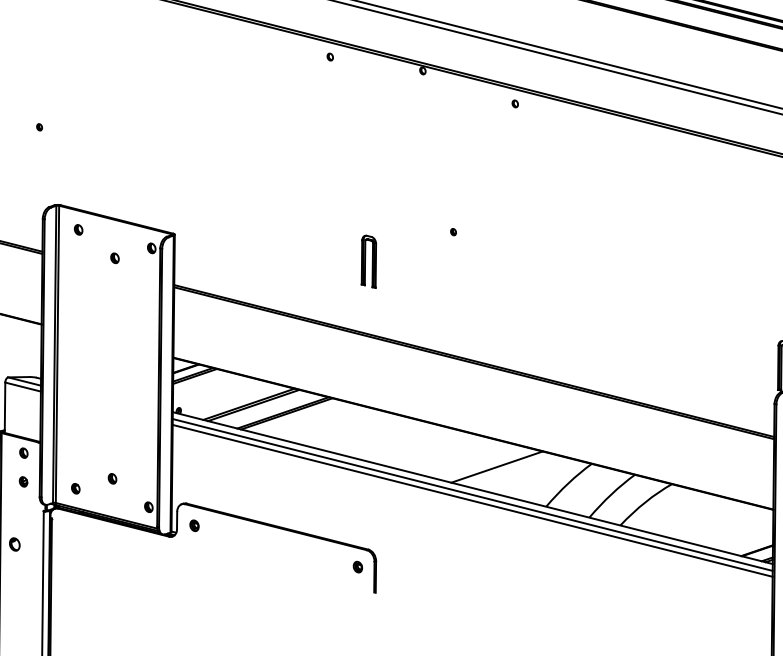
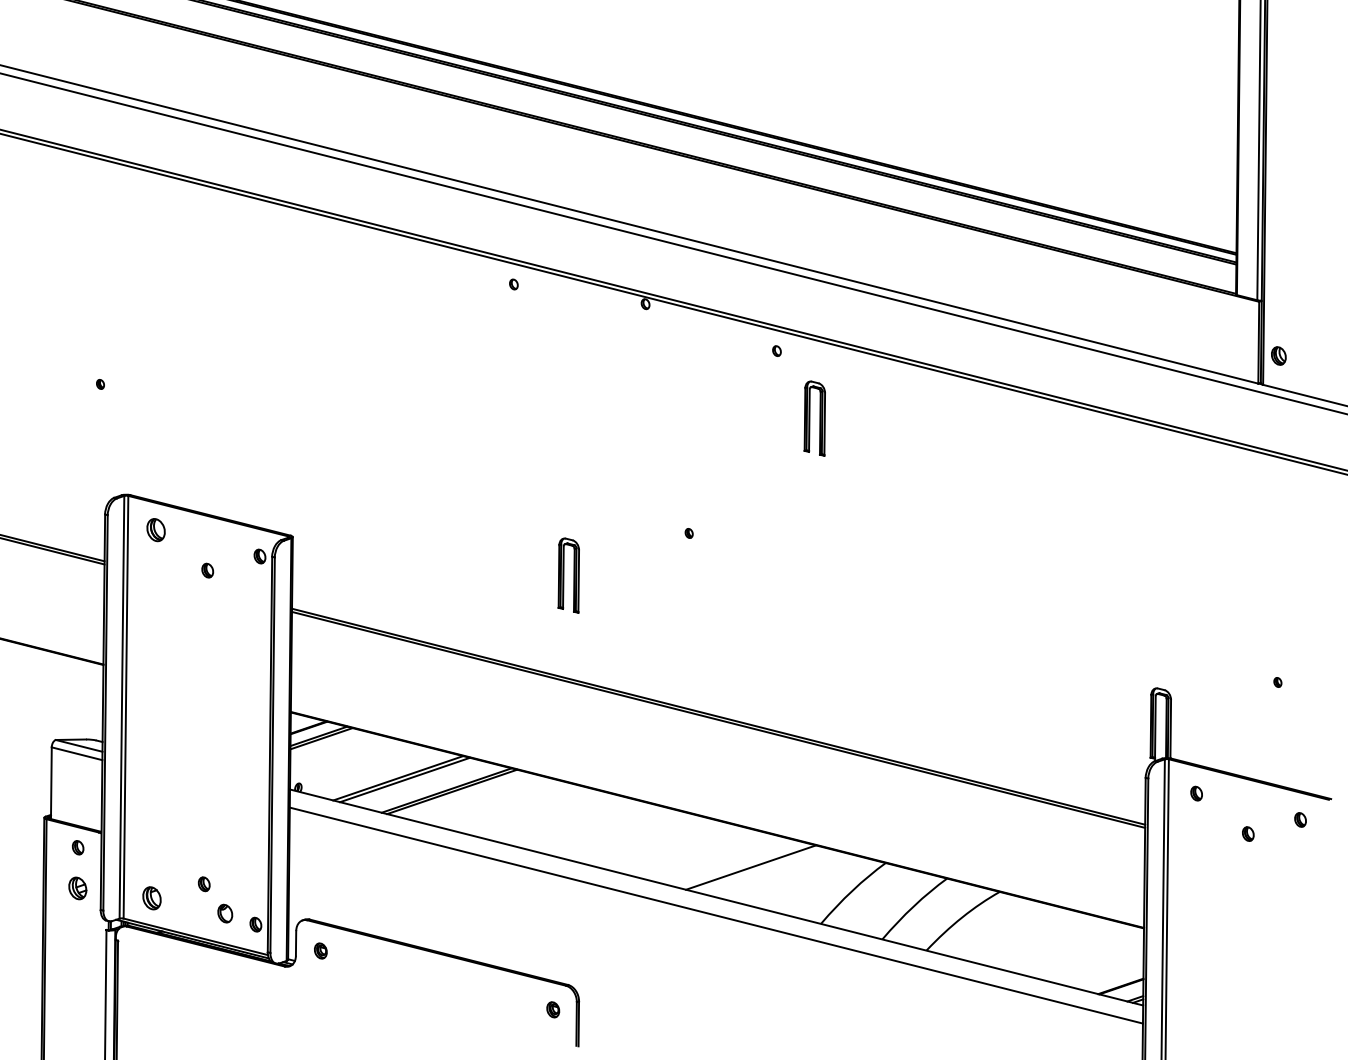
part: (541, 151) -> (814, 418), added
part: (78, 230) -> (155, 530), size x1.6
part: (23, 481) -> (77, 888), size x1.6
part: (75, 488) -> (151, 898), size x1.6
line: (472, 495) -> (716, 907), removed
part: (14, 544) -> (225, 913), moved

